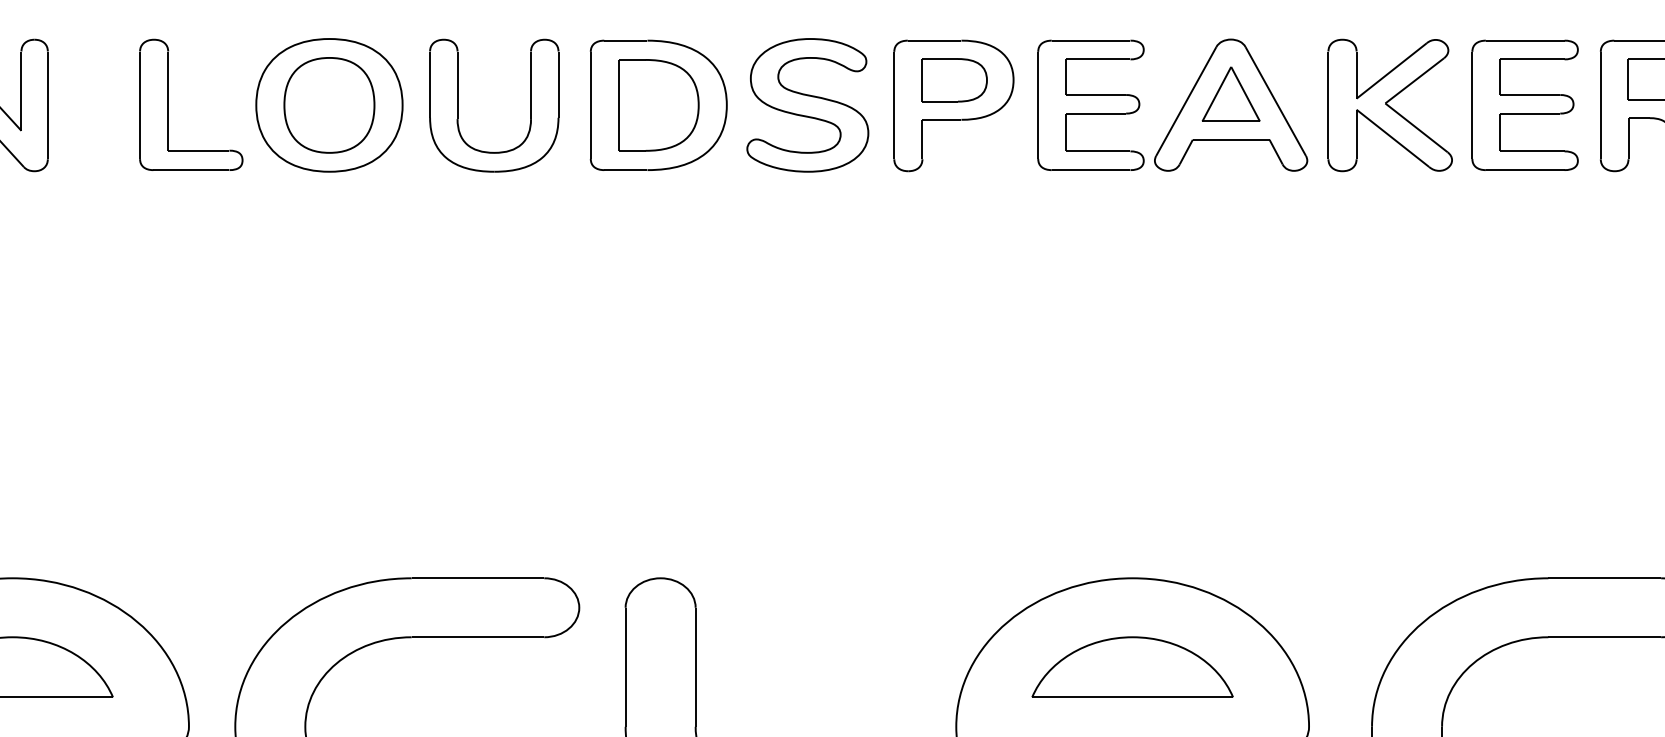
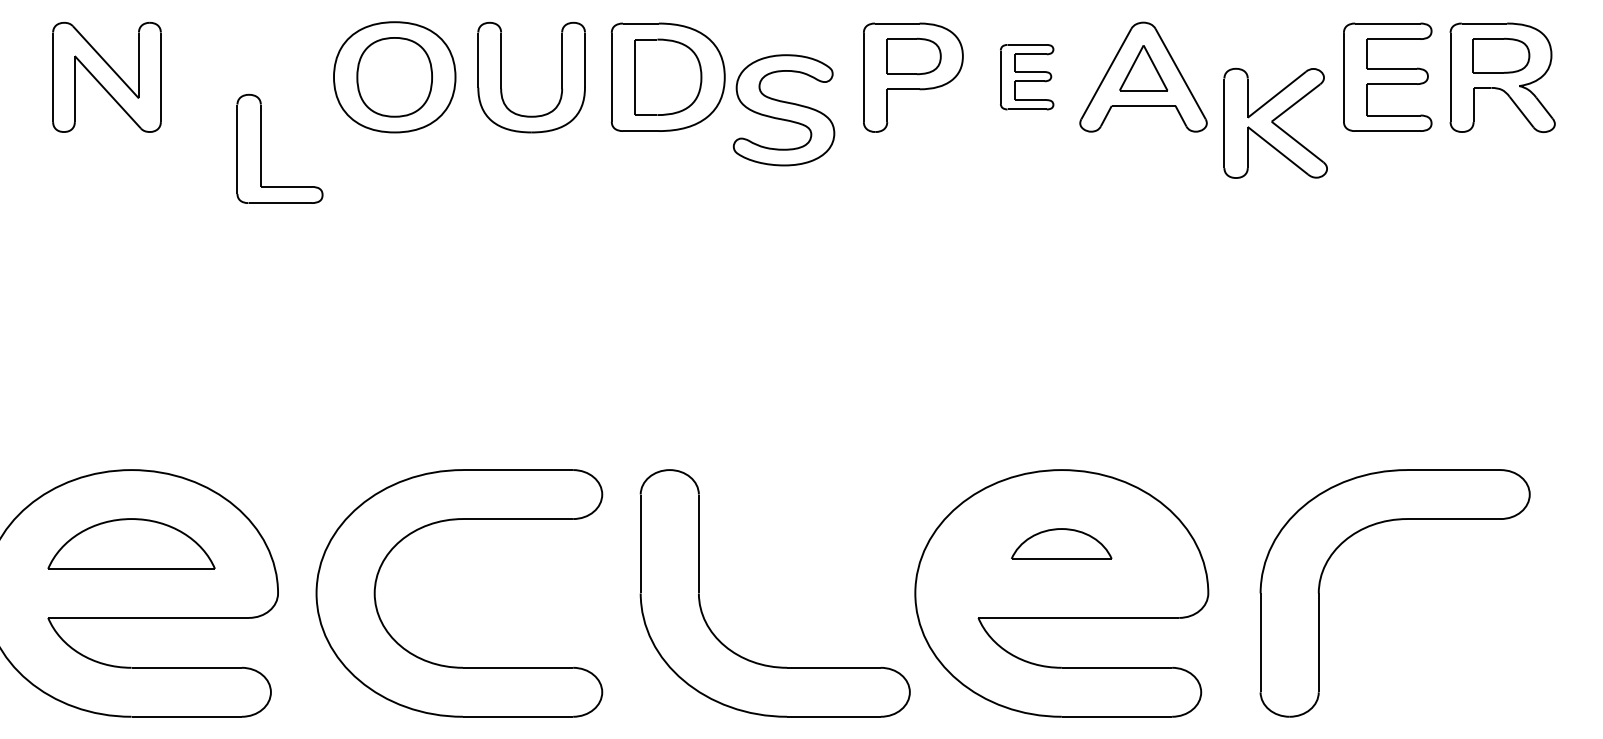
part: (169, 104) -> (261, 148), moved
part: (1090, 104) -> (1026, 76), size x0.6
part: (1389, 104) -> (1275, 122), moved
part: (807, 105) -> (783, 110), moved
part: (1132, 666) -> (1061, 543), size x0.6

